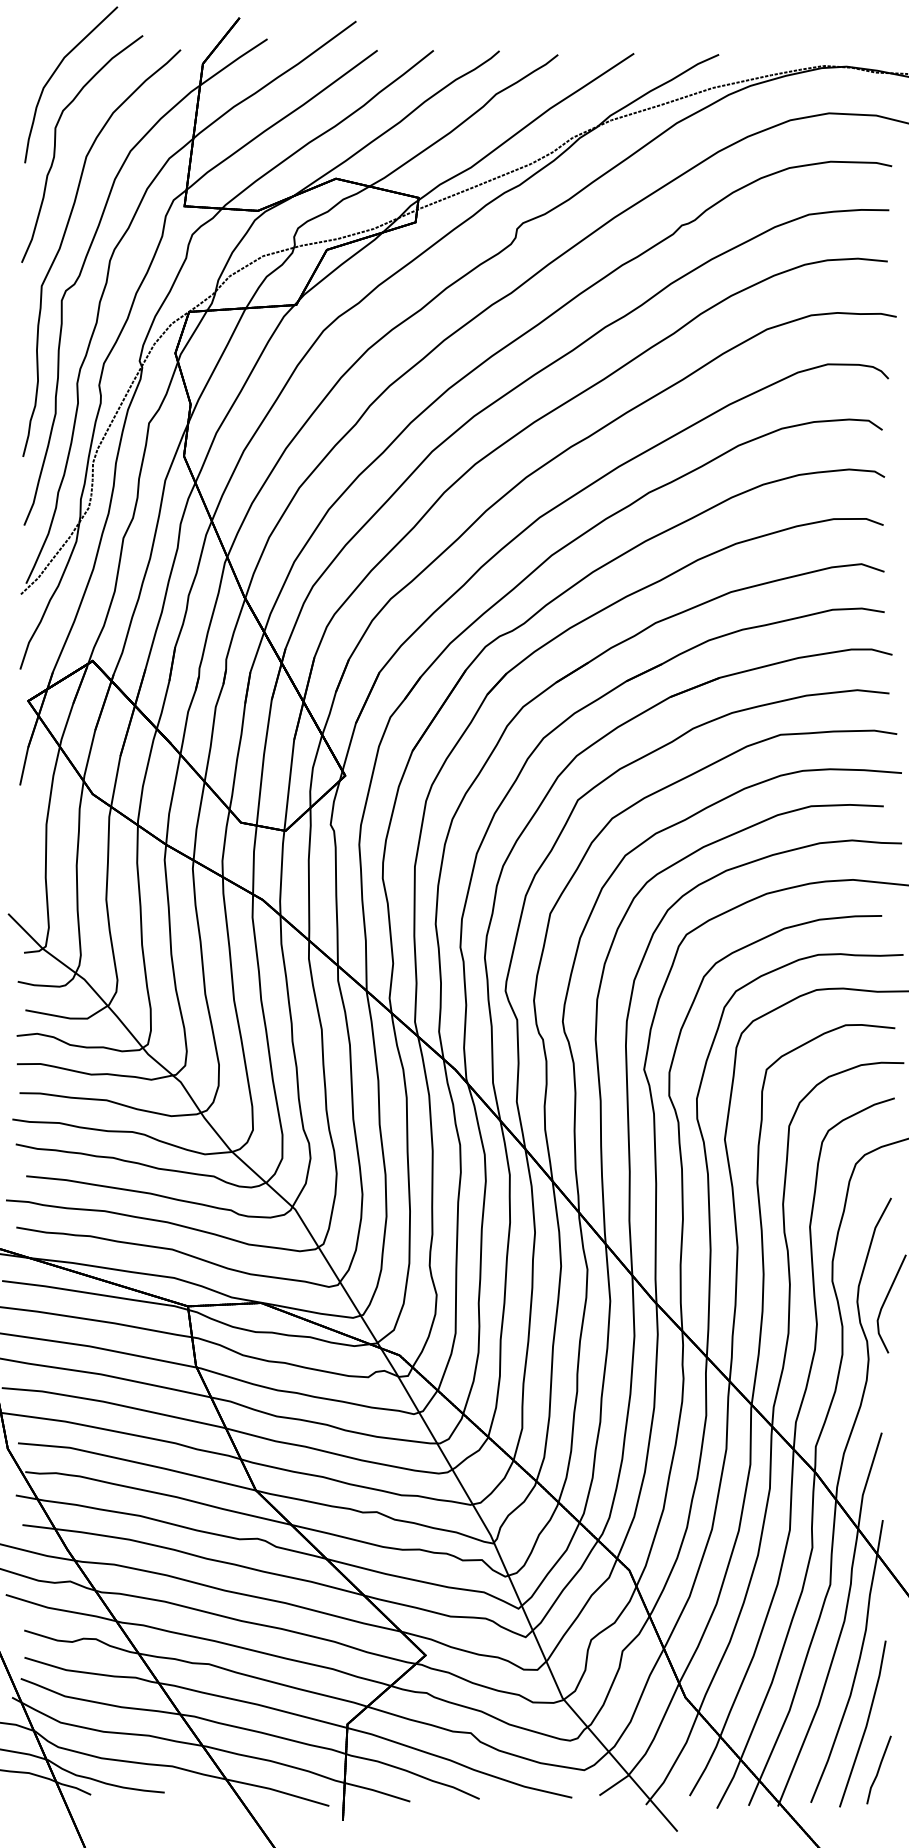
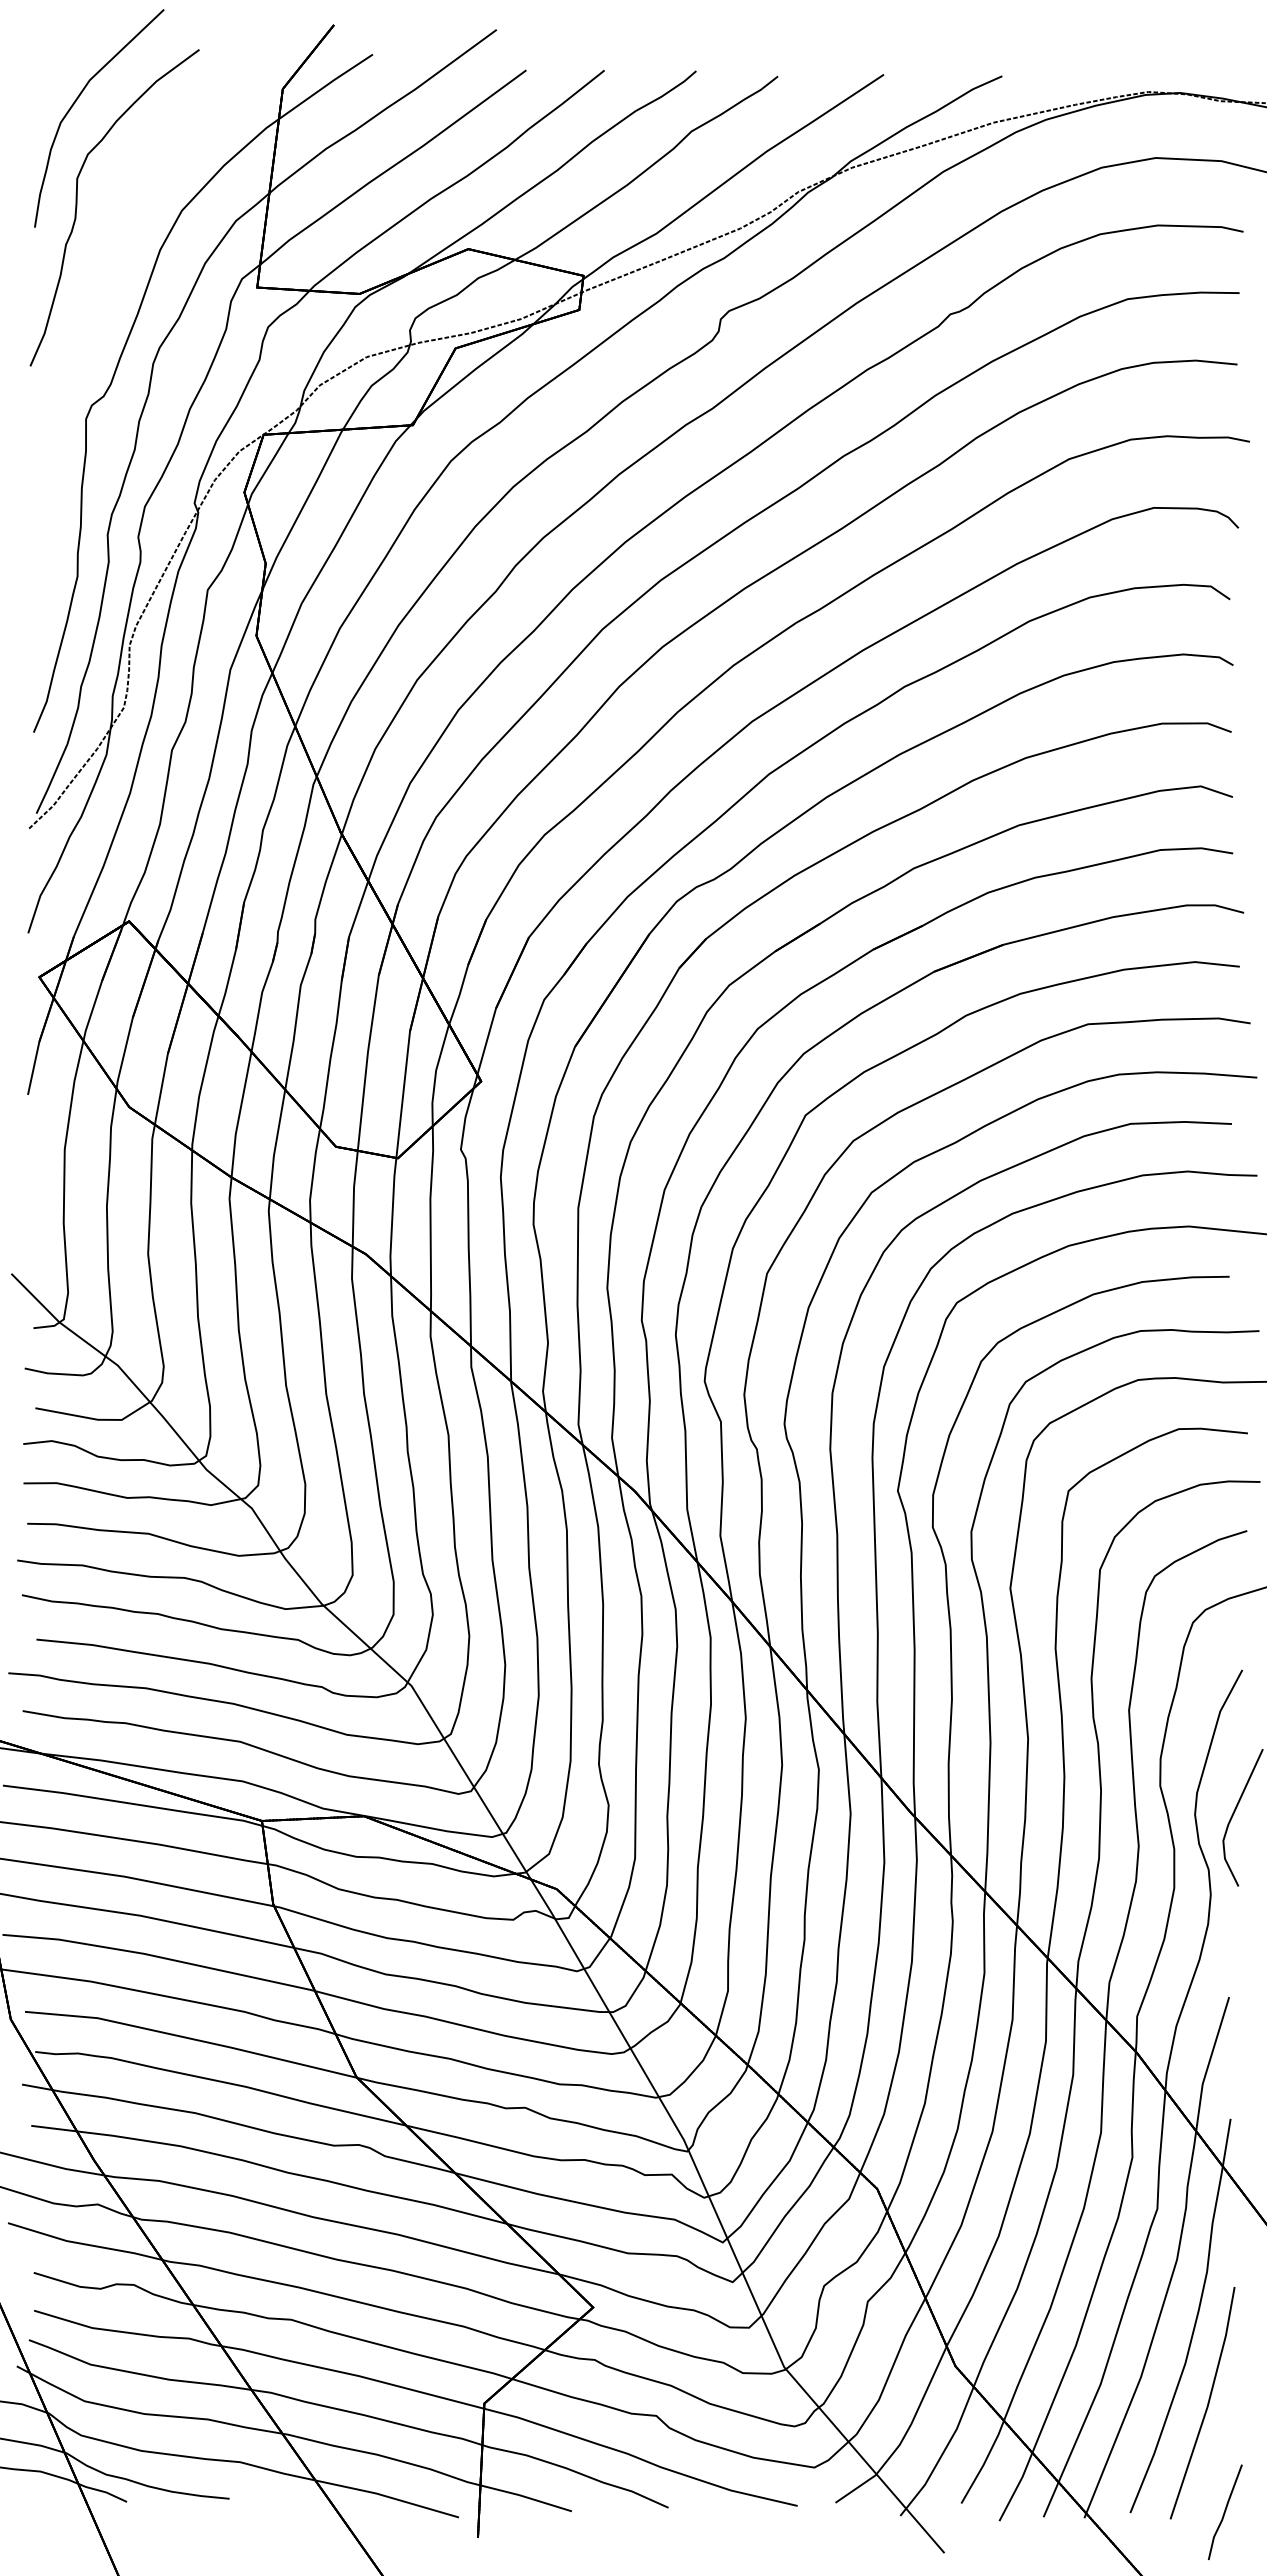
curve: (62, 242) -> (87, 337), removed
line: (878, 1770) -> (1224, 2512), moved

